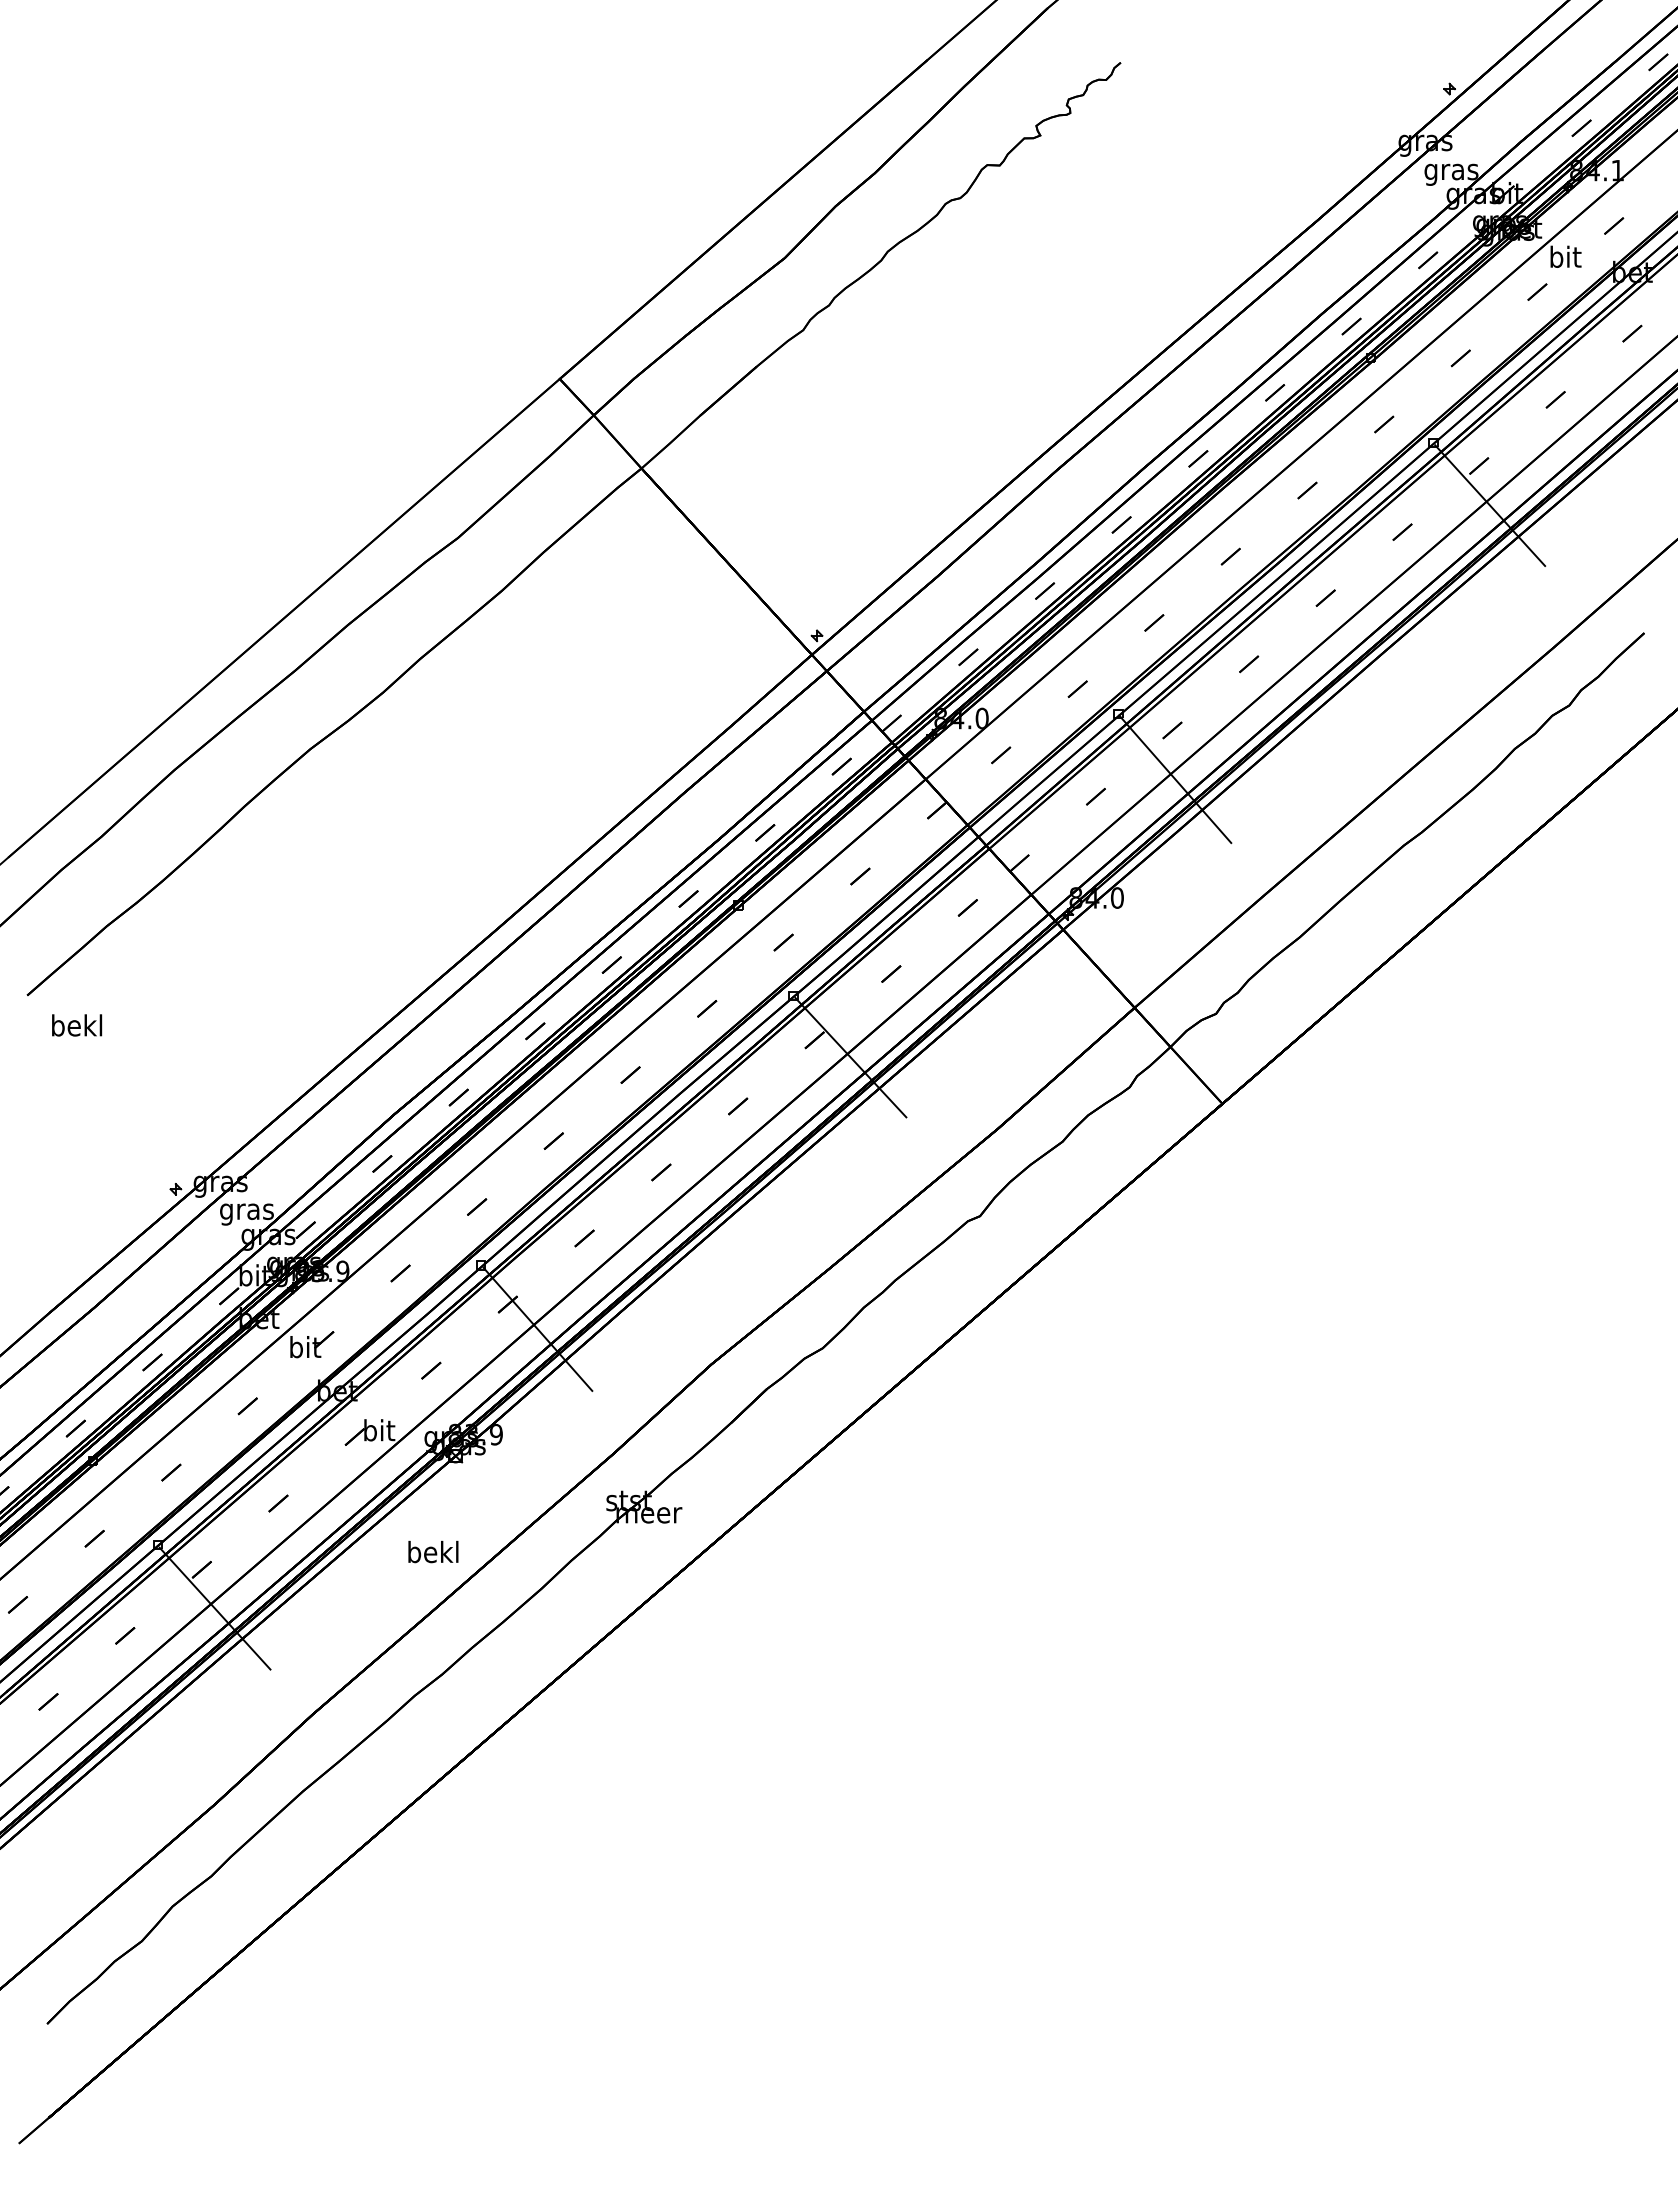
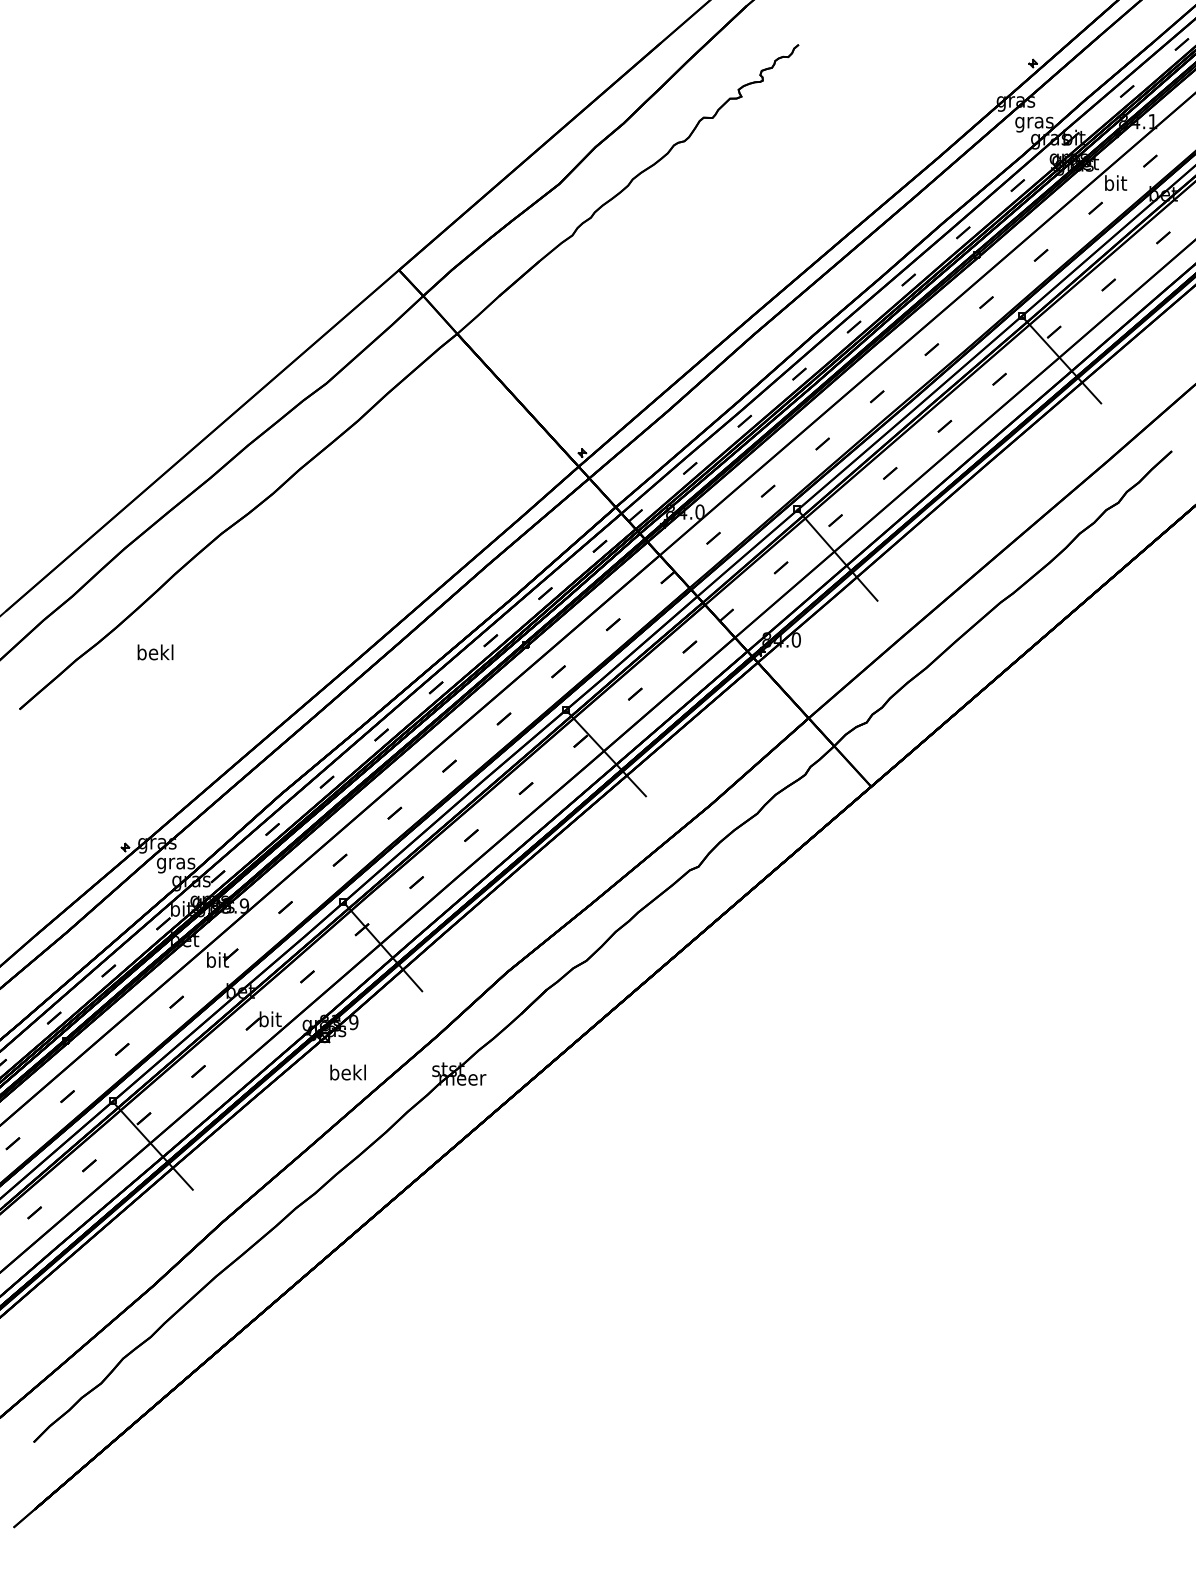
text: (77, 1025) -> (155, 652), moved
text: (433, 1551) -> (348, 1072), moved

